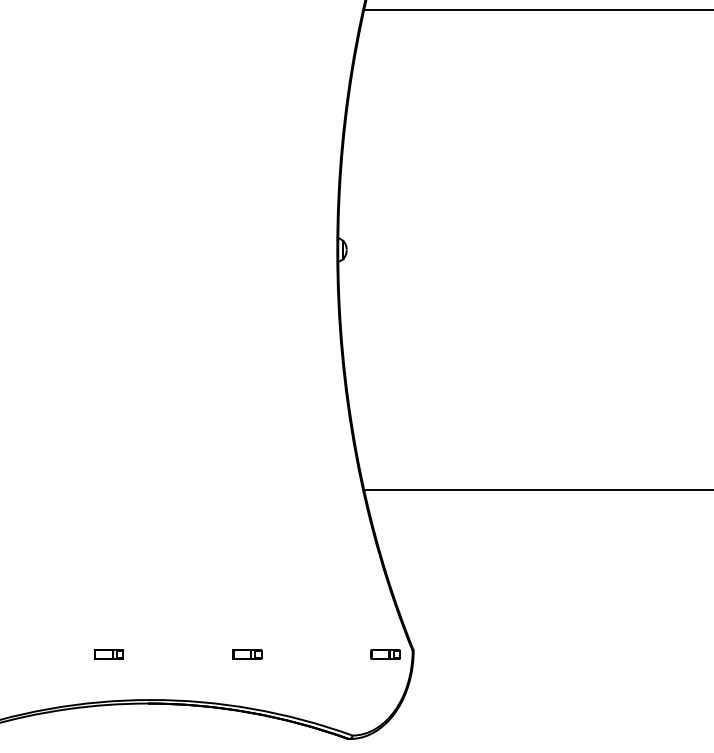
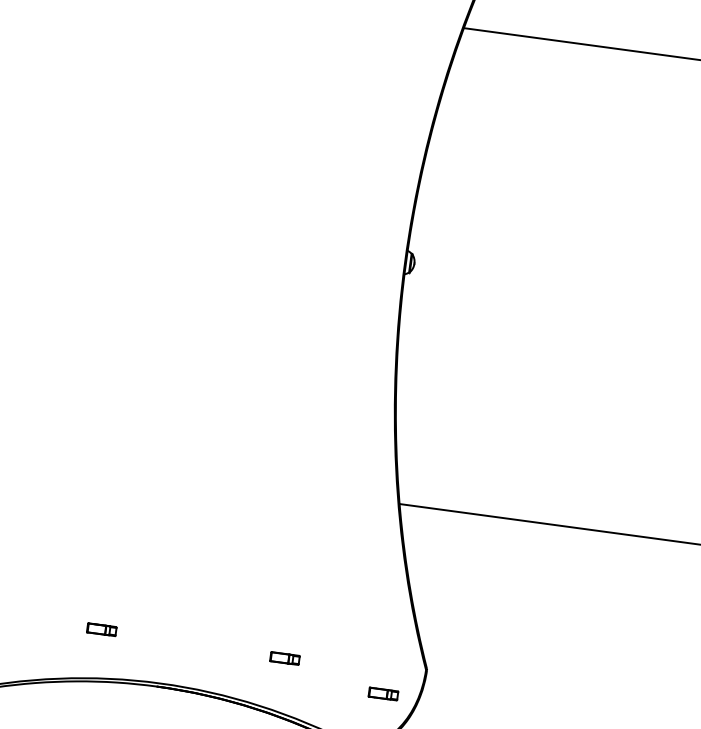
part: (108, 654) -> (101, 629), moved
part: (247, 654) -> (285, 658), moved
part: (385, 654) -> (383, 693), moved

